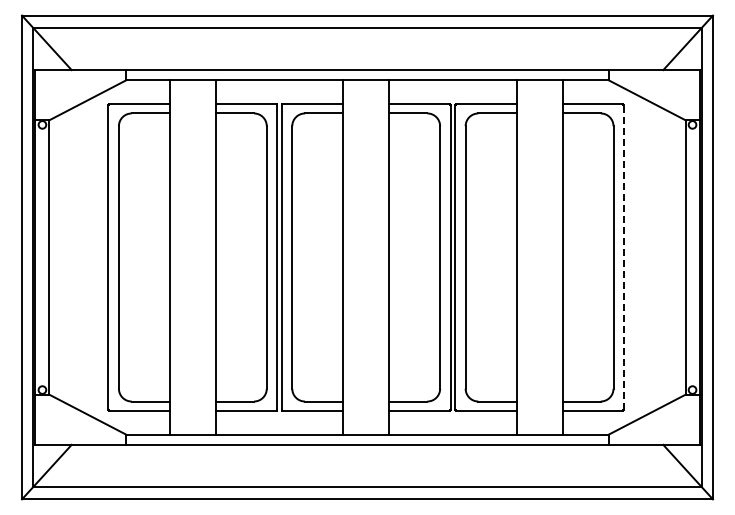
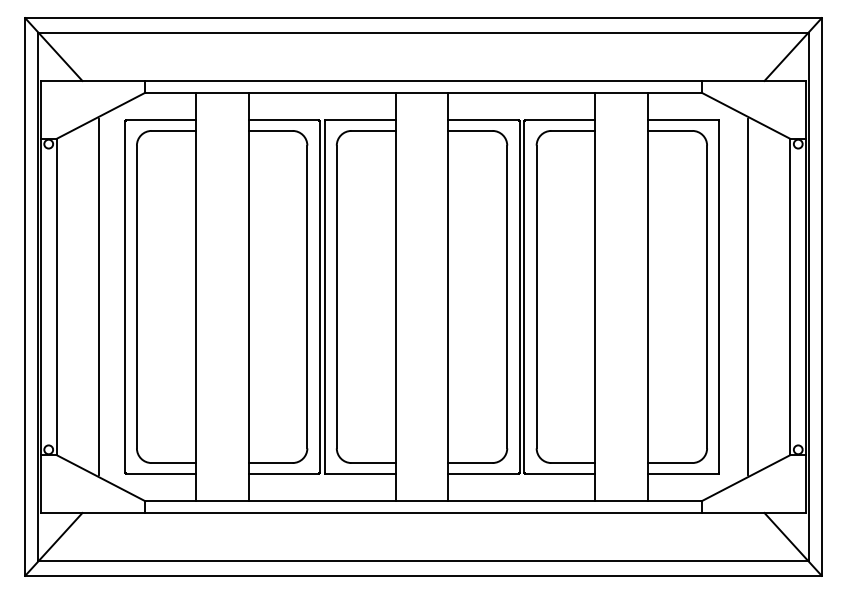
line: (86, 257) -> (99, 297), added
line: (624, 257) -> (719, 297), dashed -> solid
line: (648, 257) -> (747, 297), added

